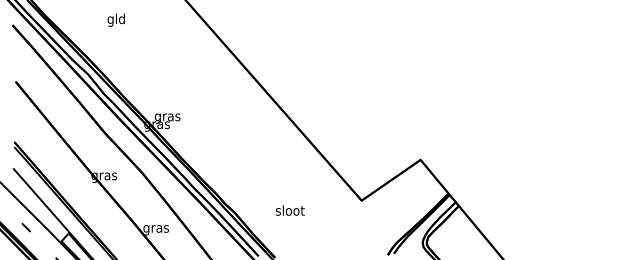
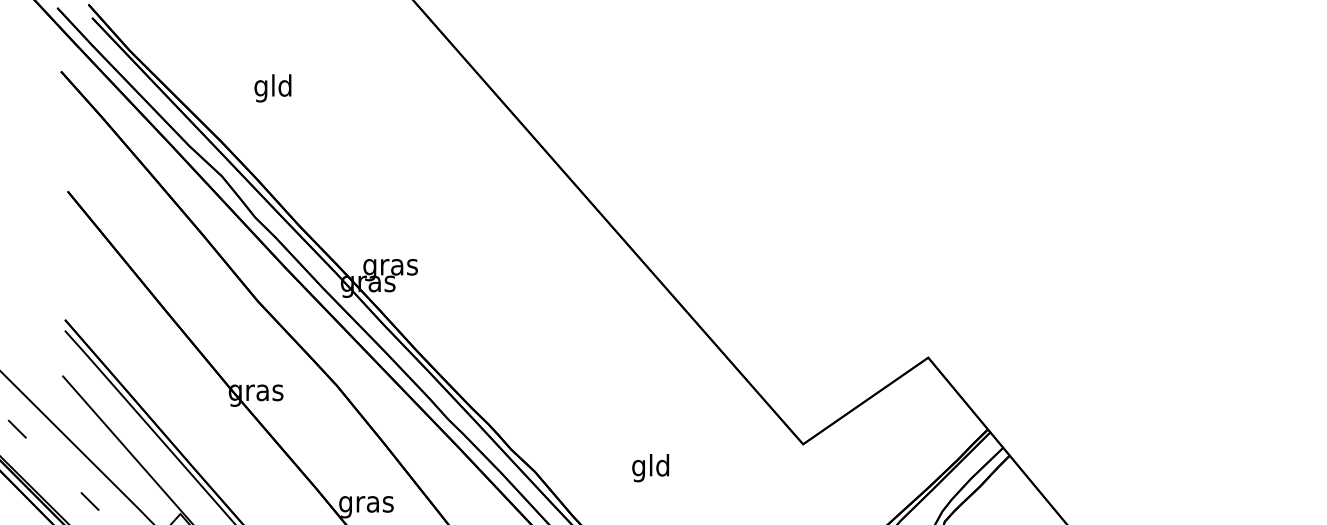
text: (115, 19) -> (271, 86), moved
text: (290, 211) -> (651, 467), sloot -> gld

